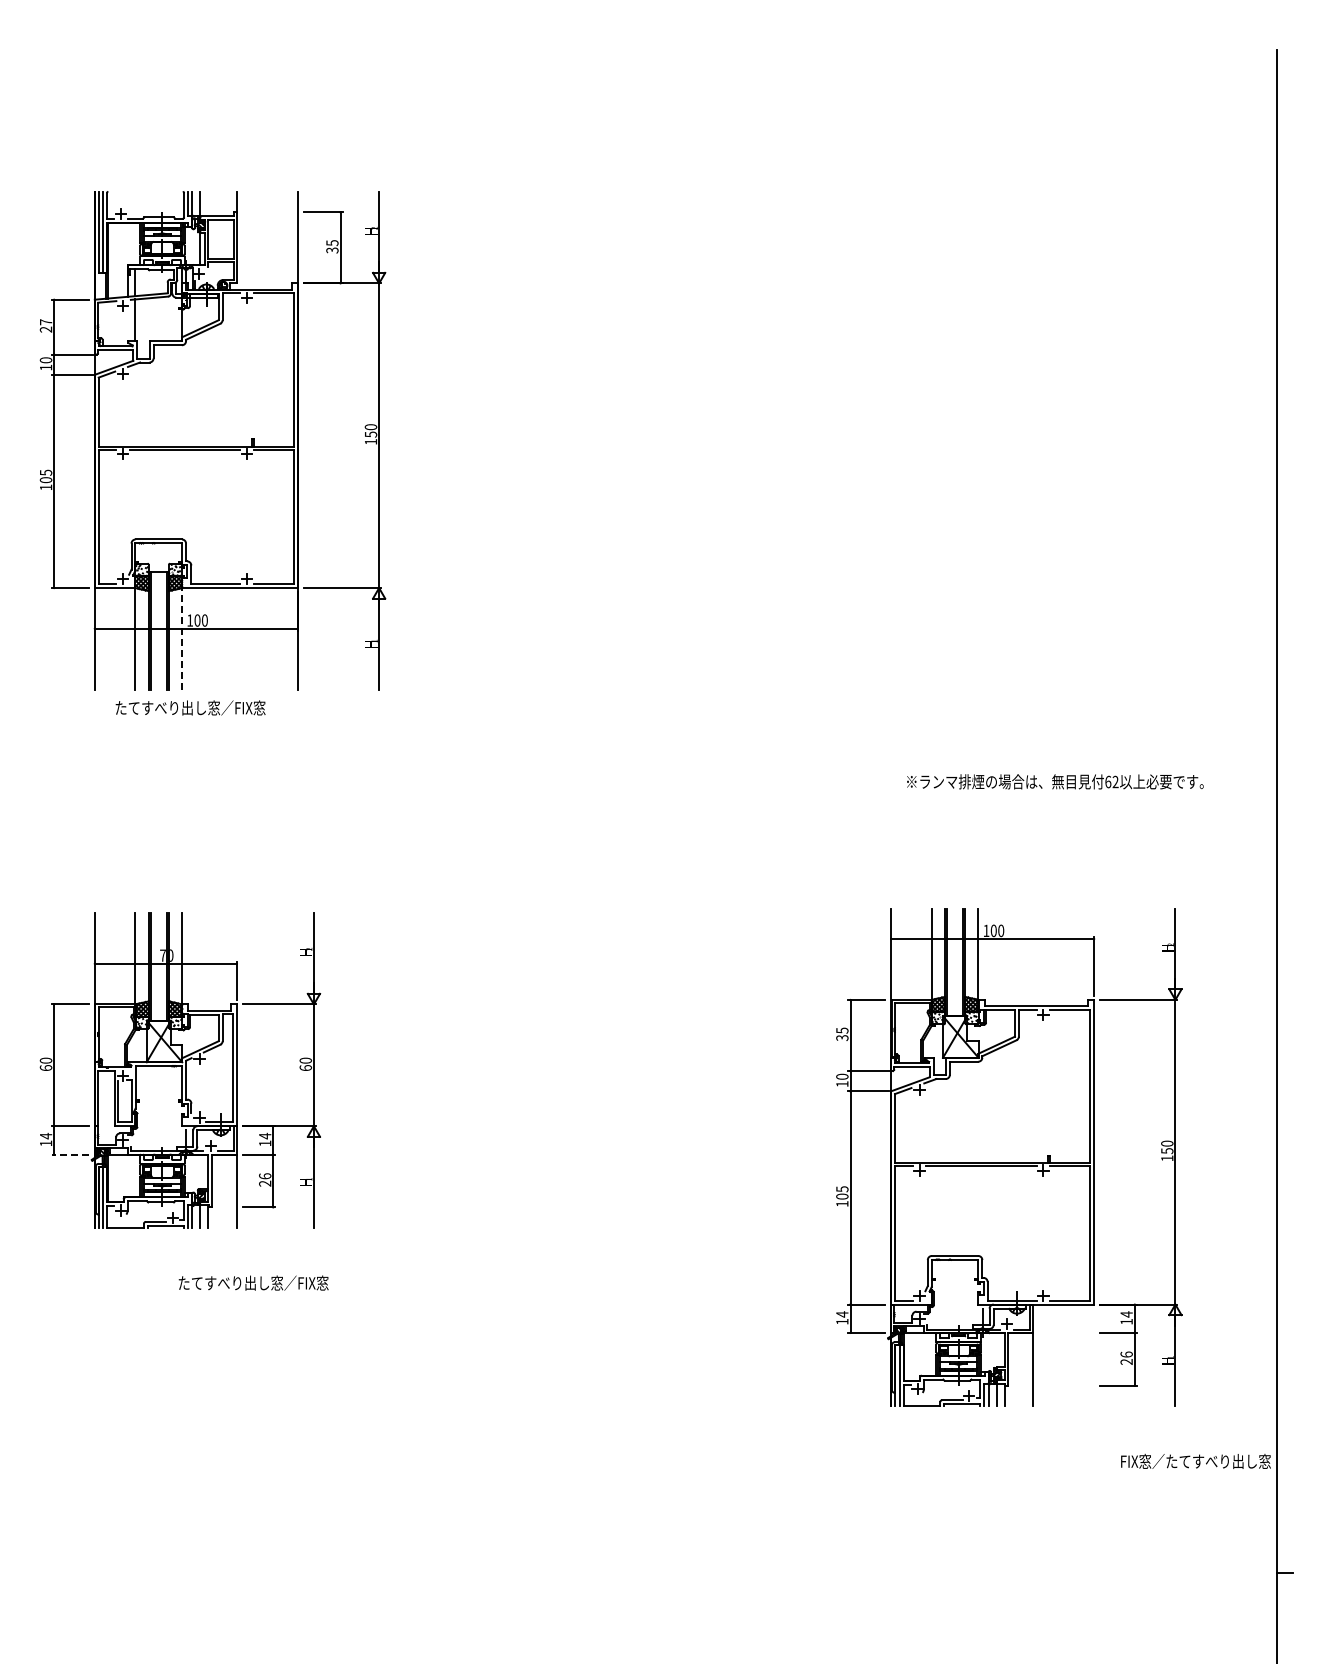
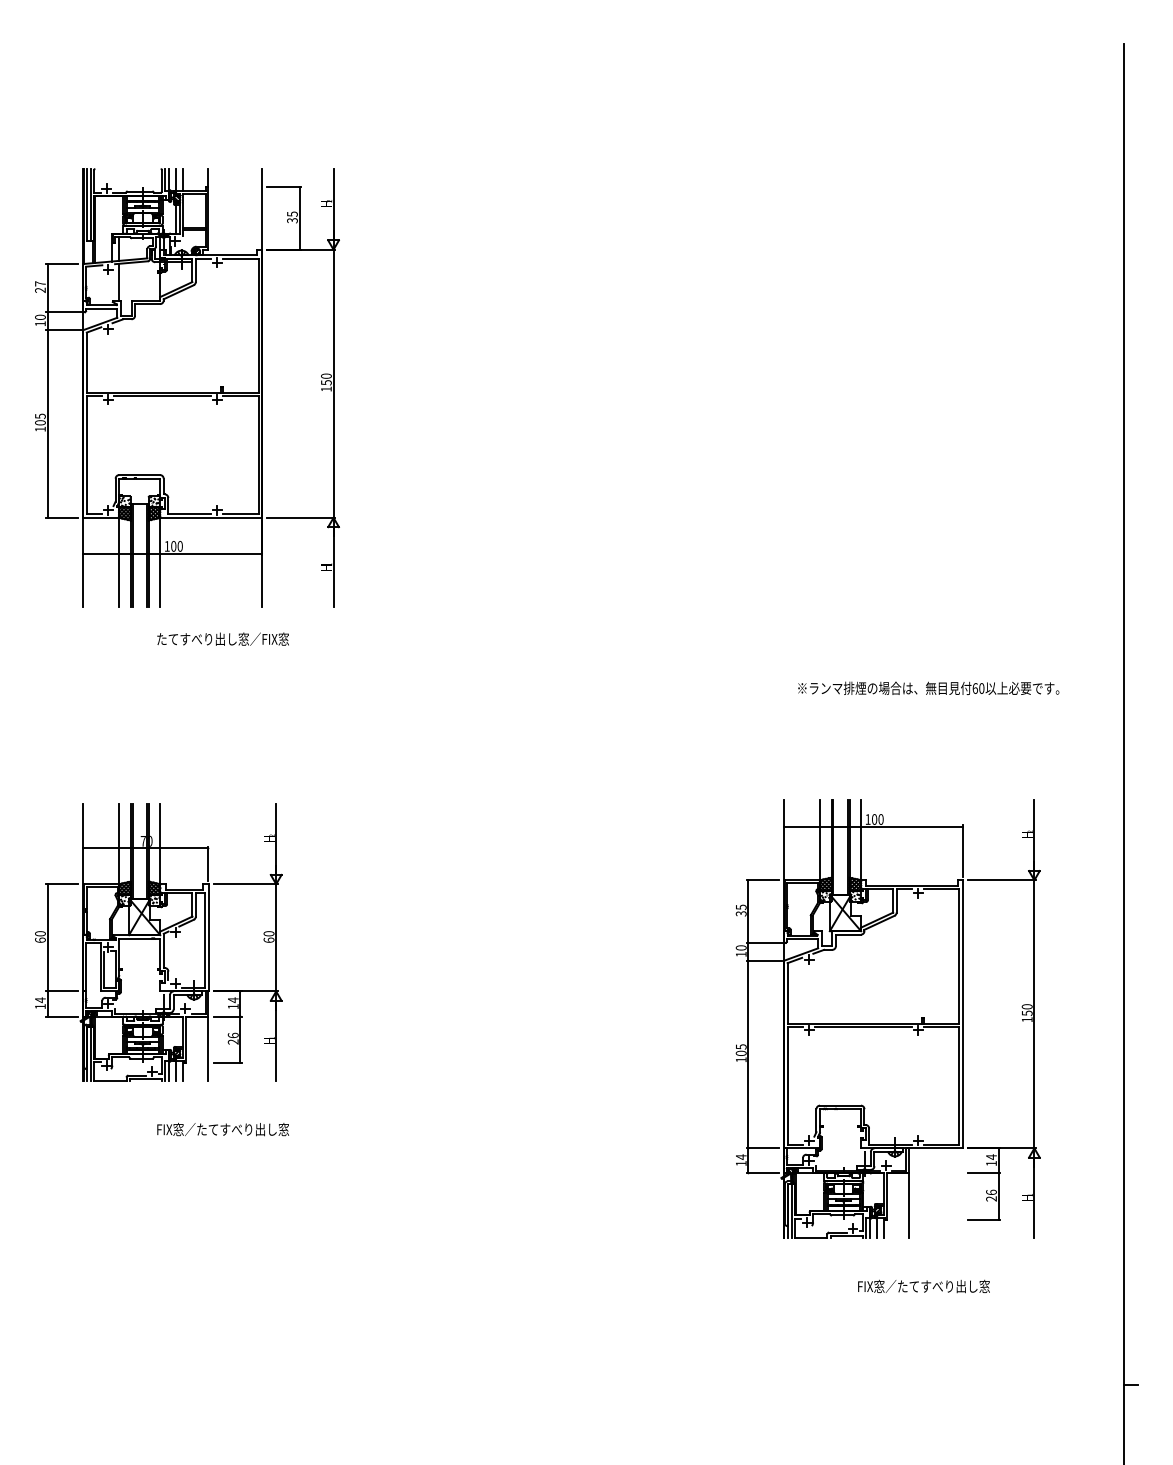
line: (208, 204) -> (183, 180), added
line: (182, 638) -> (160, 562), dashed -> solid
text: (190, 707) -> (223, 638), moved
text: (1115, 782) -> (981, 688), 62 -> 60
line: (69, 1154) -> (61, 1016), dashed -> solid
text: (246, 1282) -> (216, 1128), たてすべり出し窓／FIX窓 -> FIX窓／たてすべり出し窓
text: (1195, 1460) -> (923, 1285), moved

